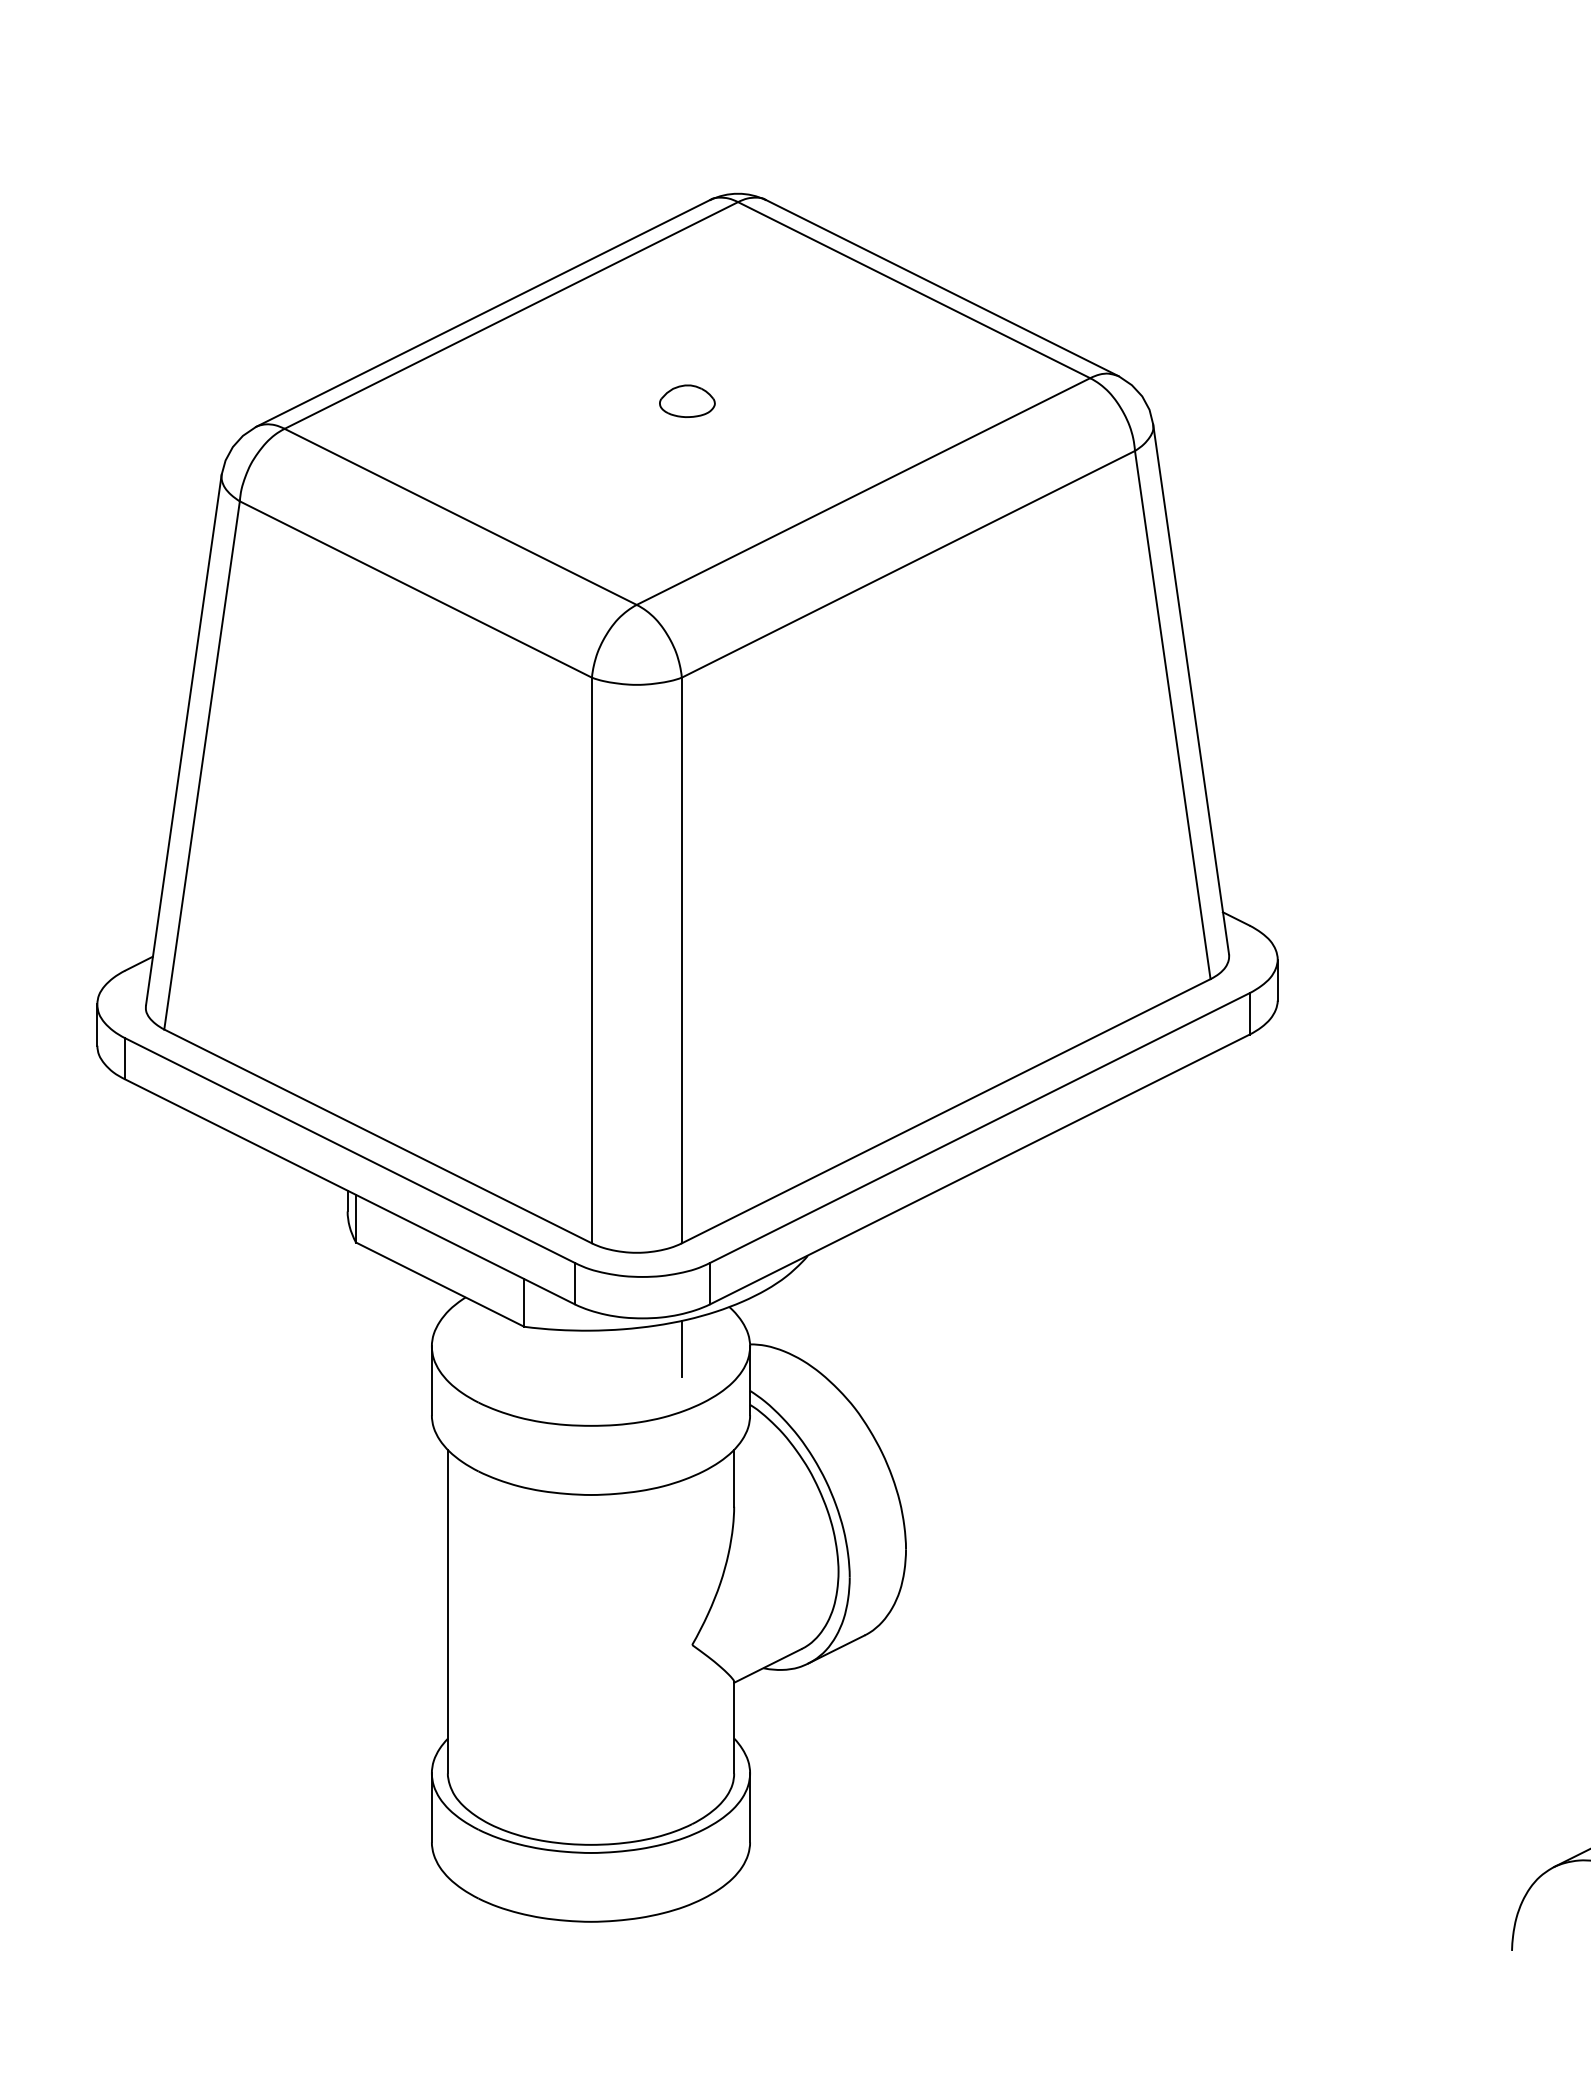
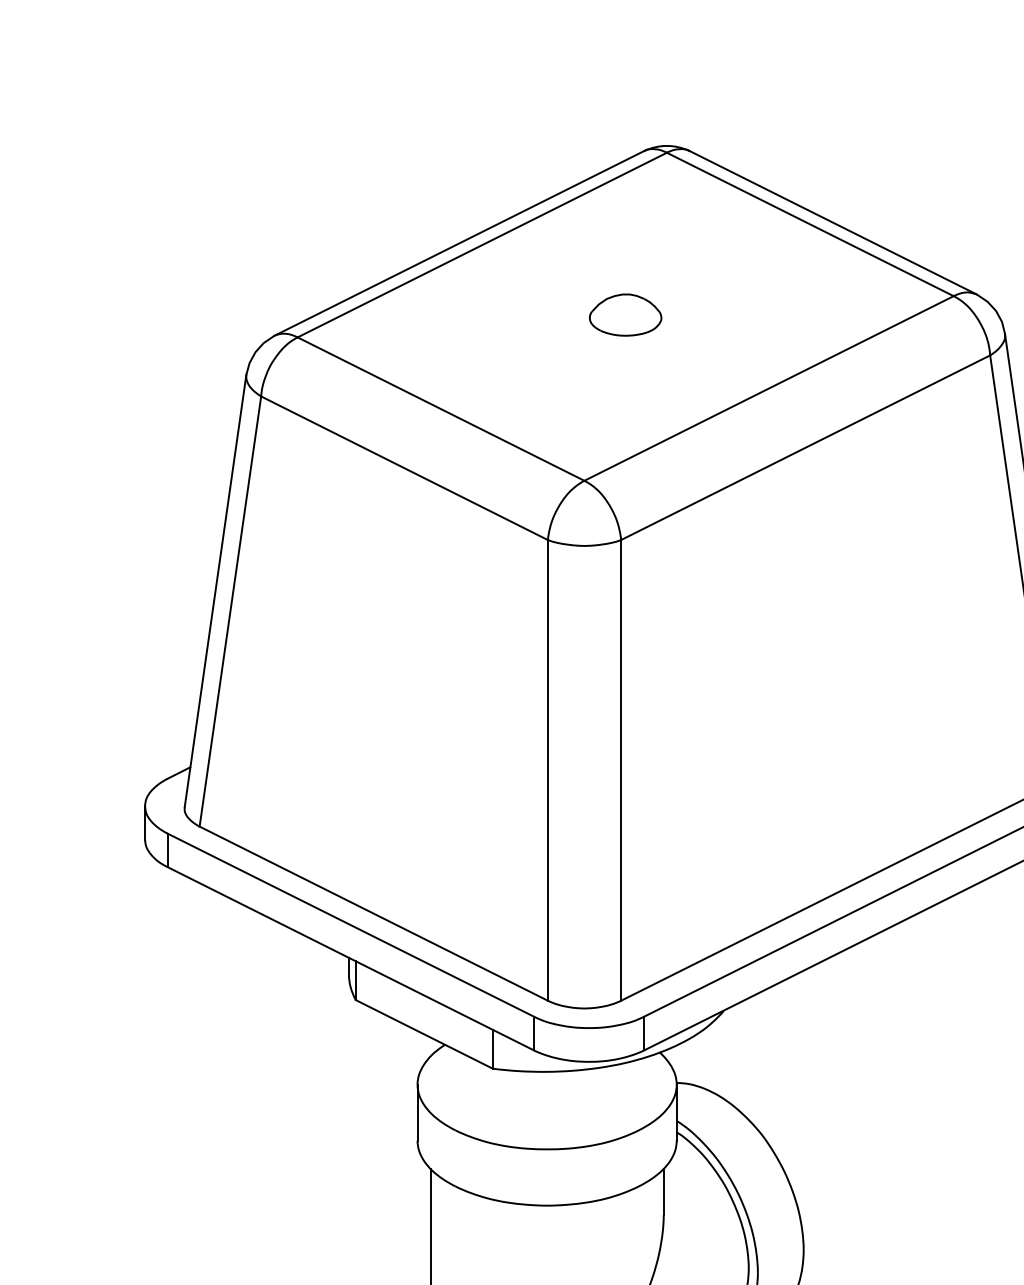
part: (687, 400) -> (625, 314), size x1.6
line: (681, 1348) -> (620, 1086), removed

